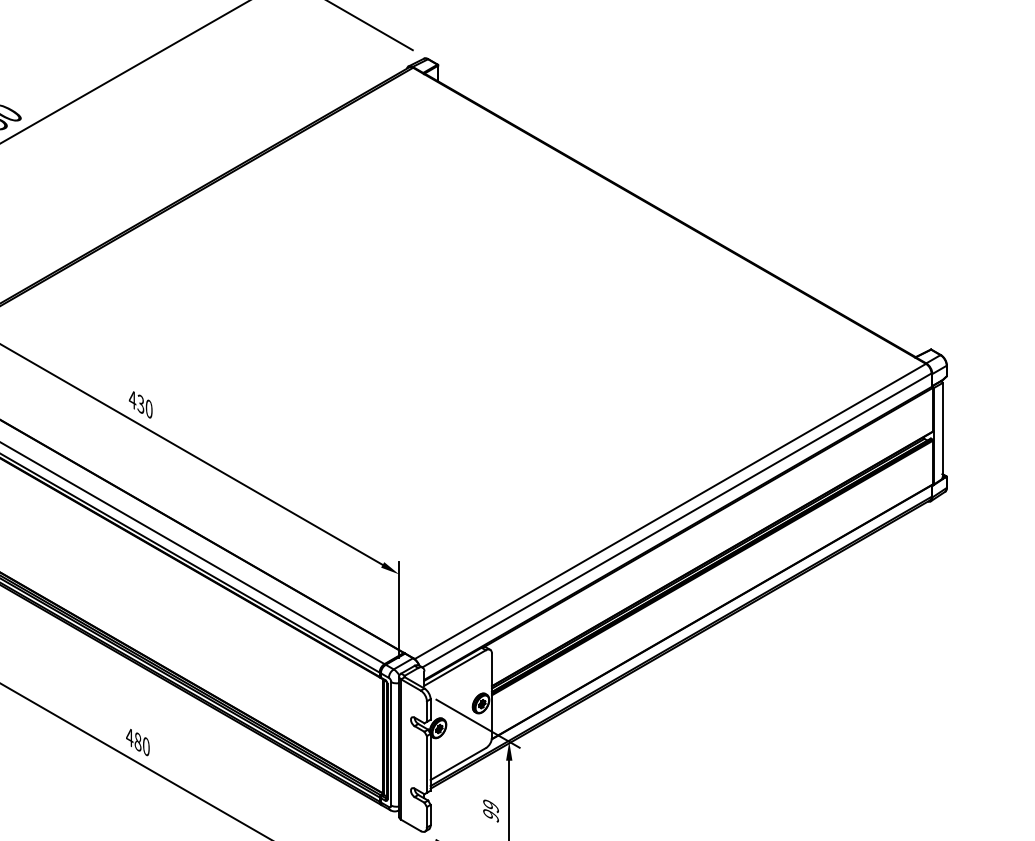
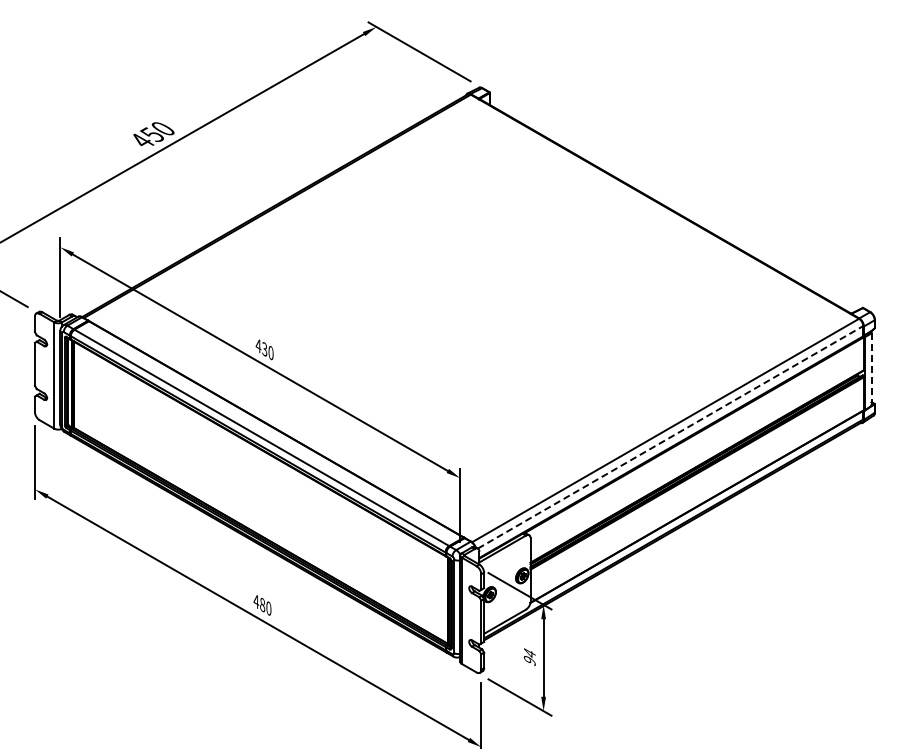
line: (942, 430) -> (871, 369), solid -> dashed
line: (676, 520) -> (670, 437), solid -> dashed
text: (490, 806) -> (529, 653), 99 -> 94

